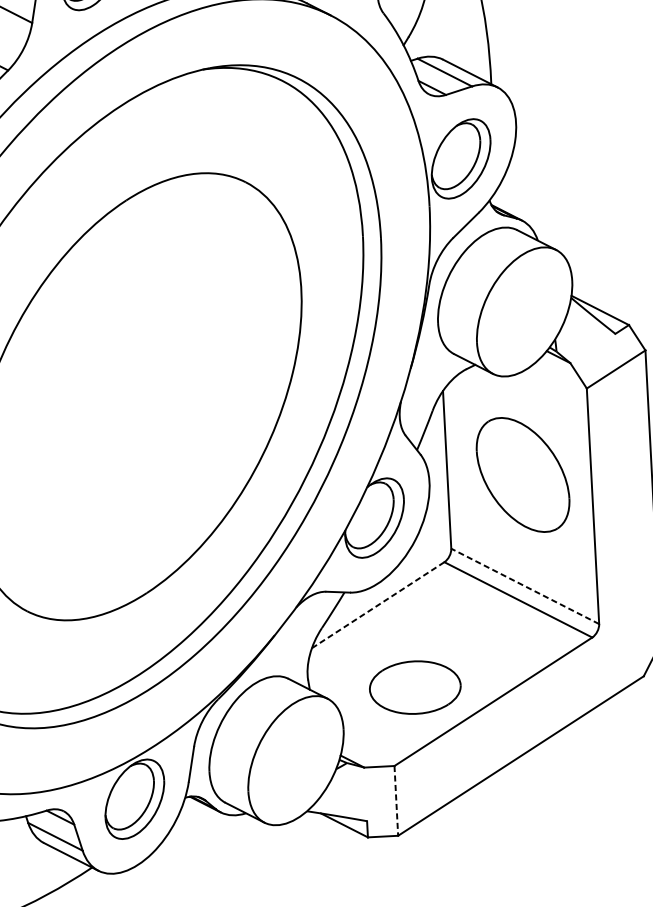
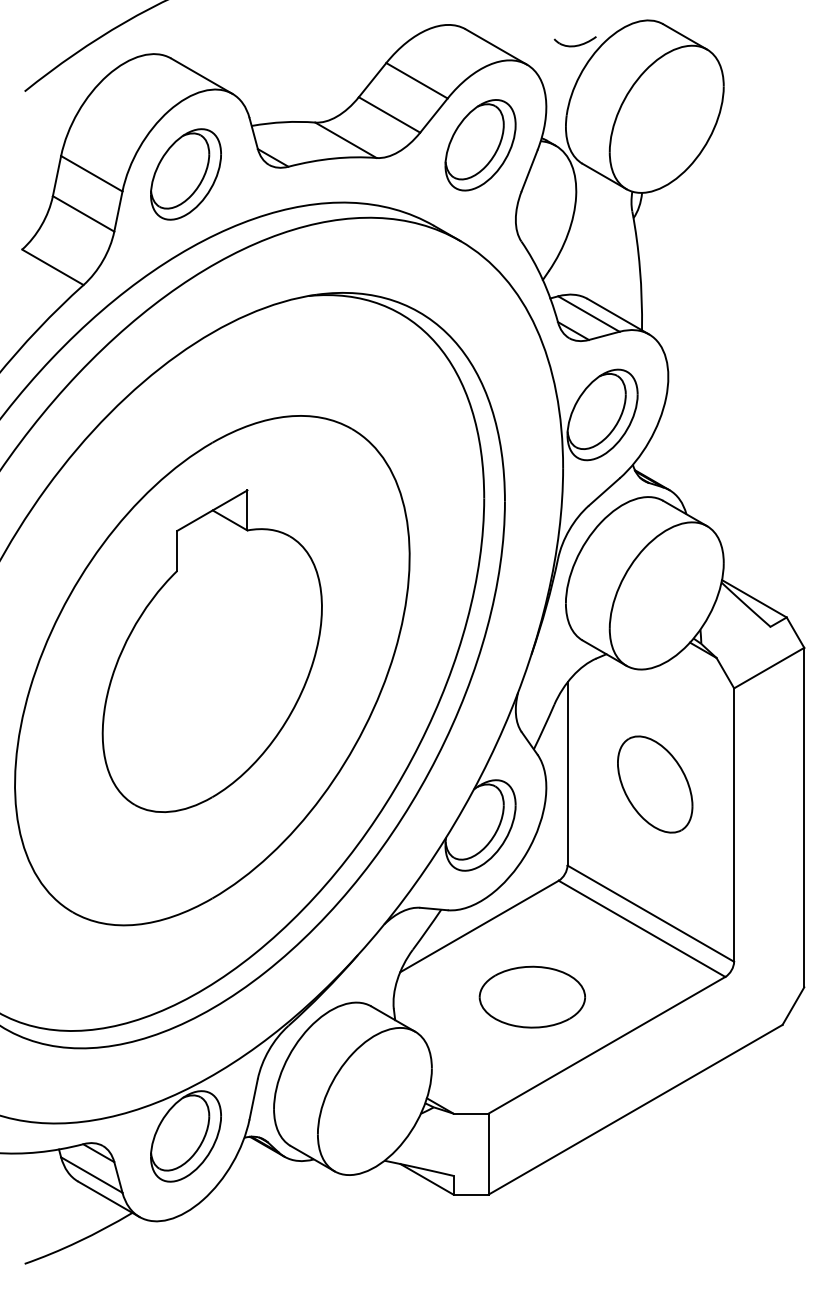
part: (134, 379) -> (211, 650), added
part: (523, 474) -> (655, 784), size x0.71
line: (524, 586) -> (650, 913), dashed -> solid
line: (378, 605) -> (479, 926), dashed -> solid
part: (414, 687) -> (531, 996), moved
line: (396, 801) -> (488, 1154), dashed -> solid

